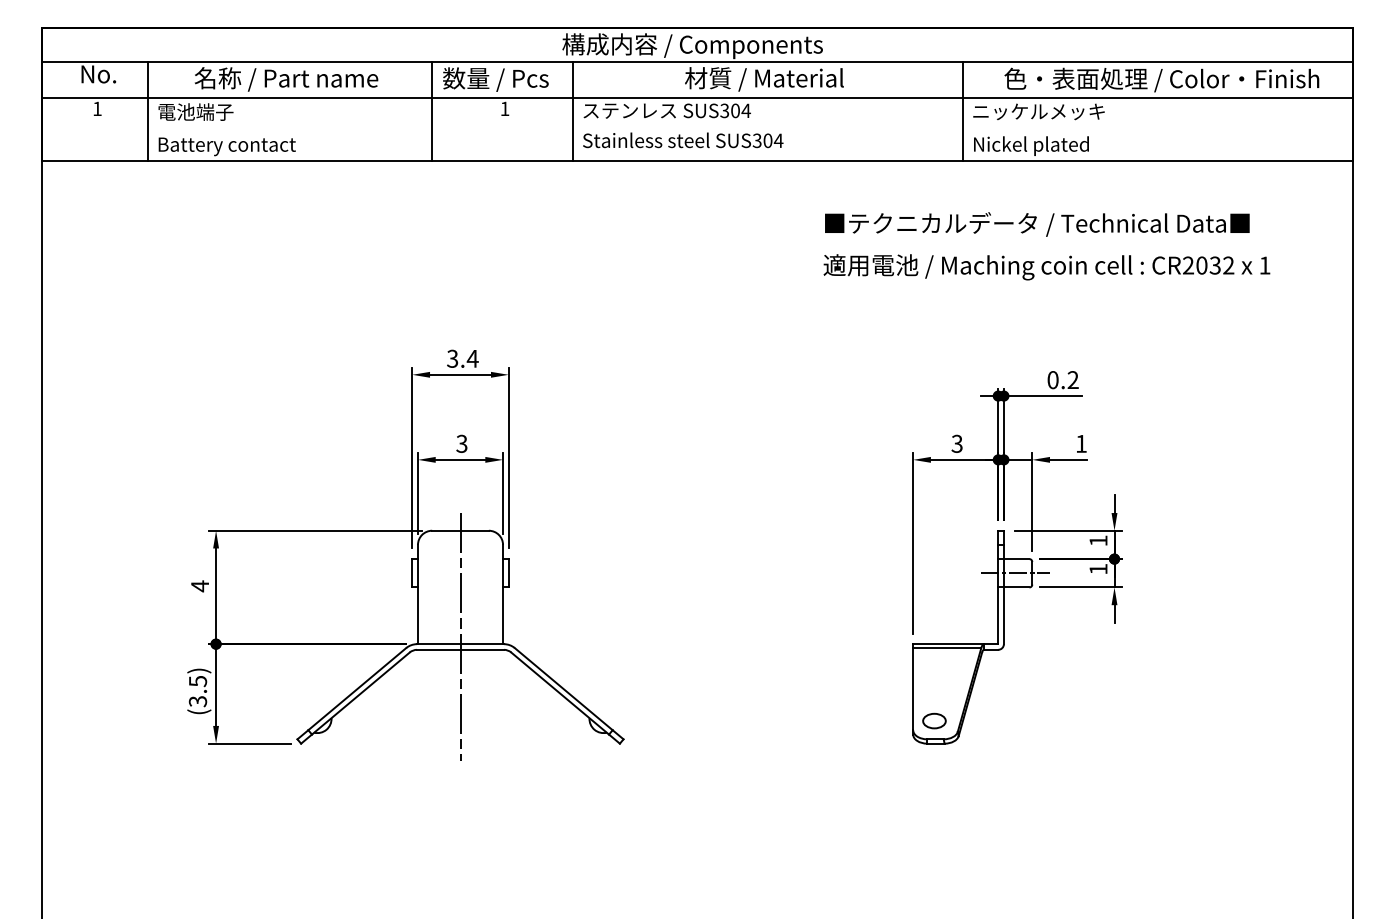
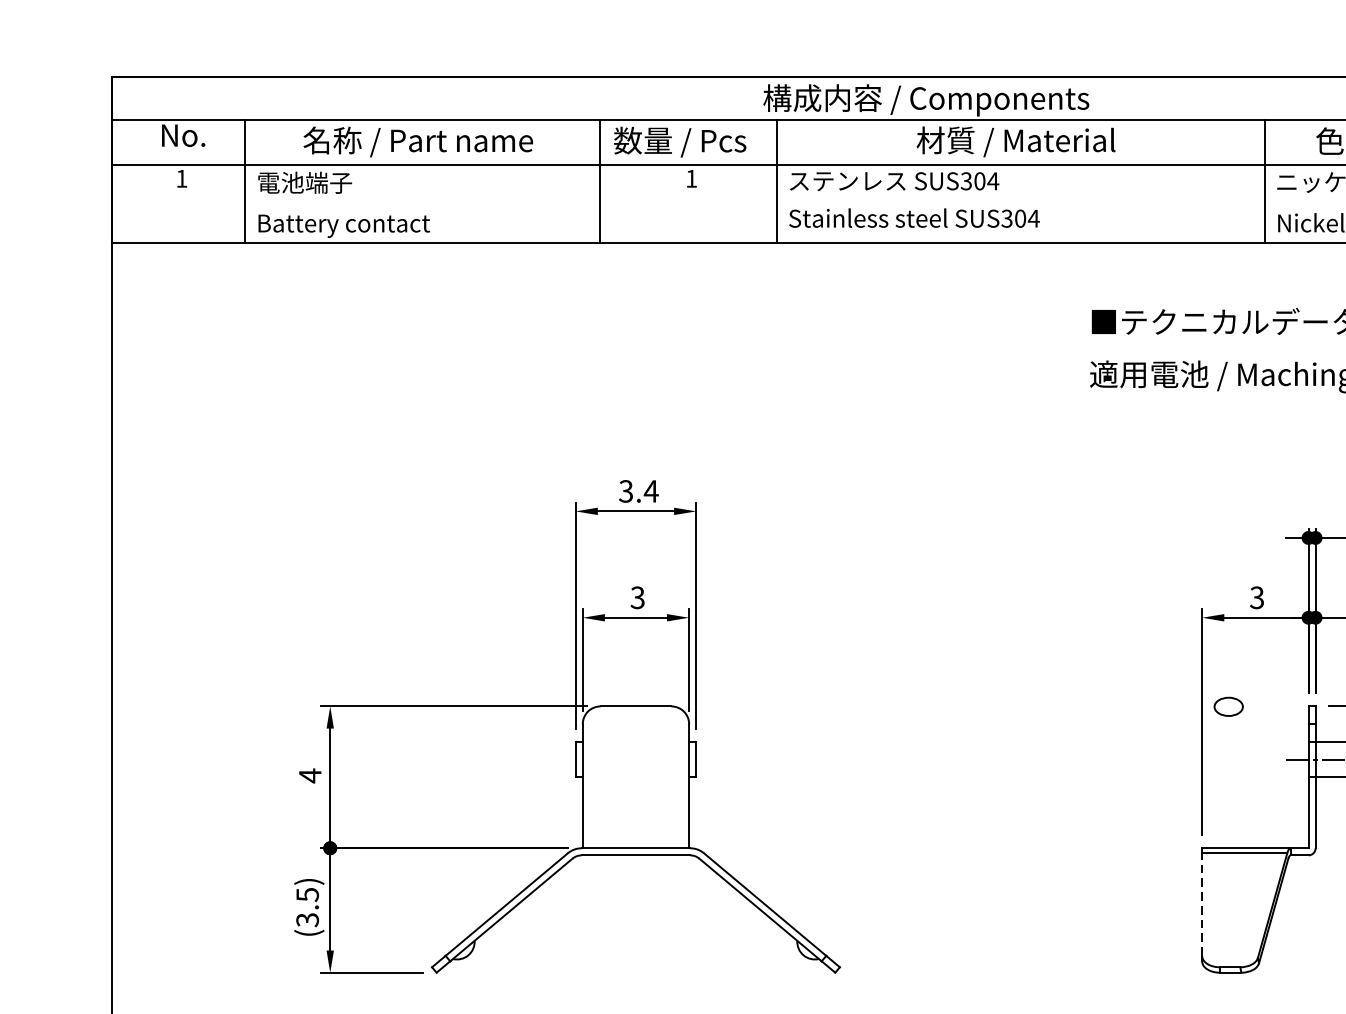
line: (460, 637) -> (635, 839), removed
line: (913, 688) -> (1202, 903), solid -> dashed
part: (934, 720) -> (1228, 706), moved

